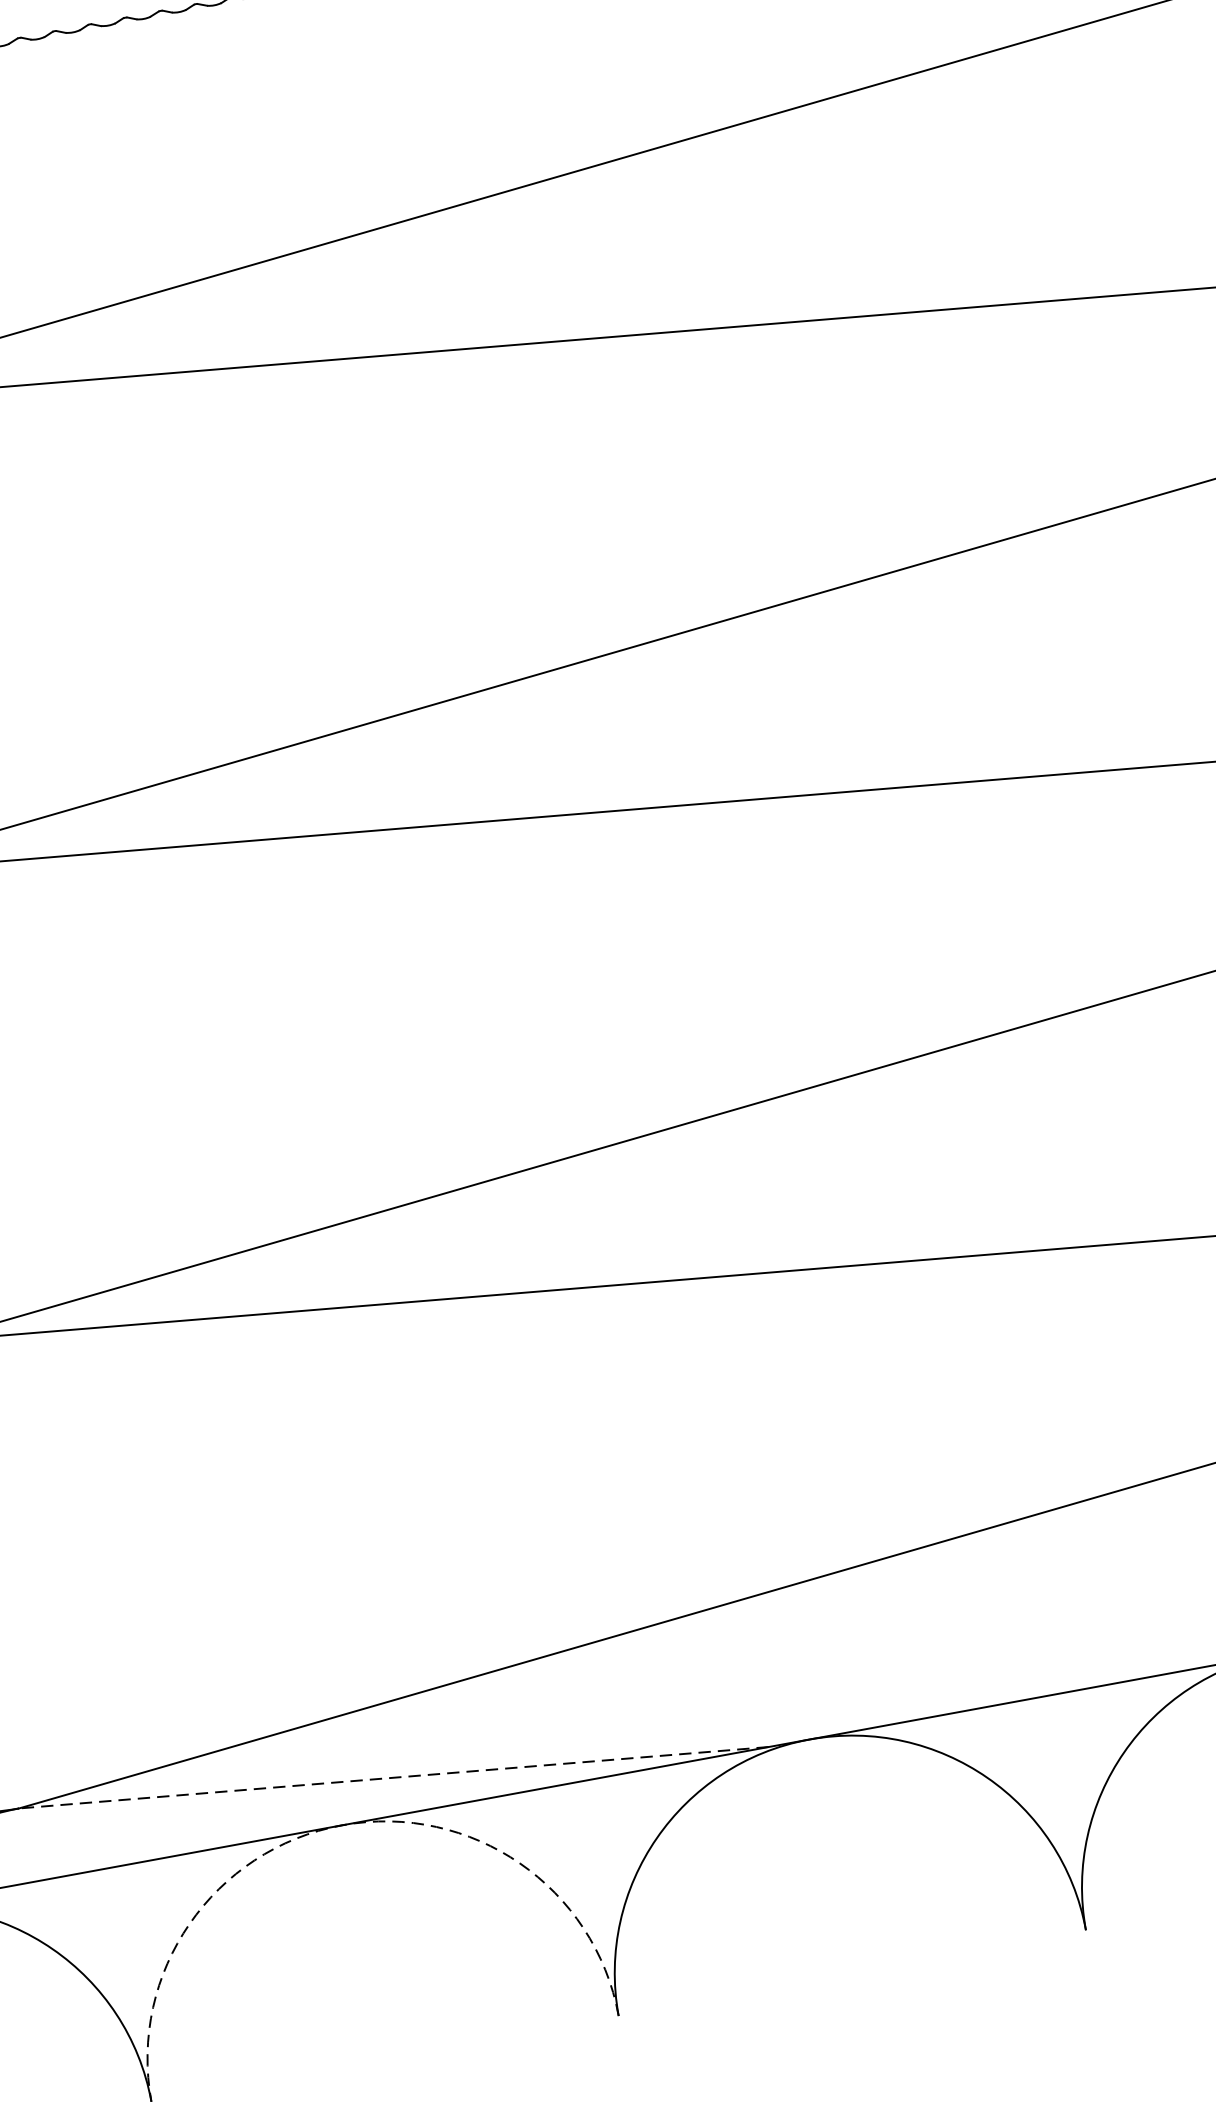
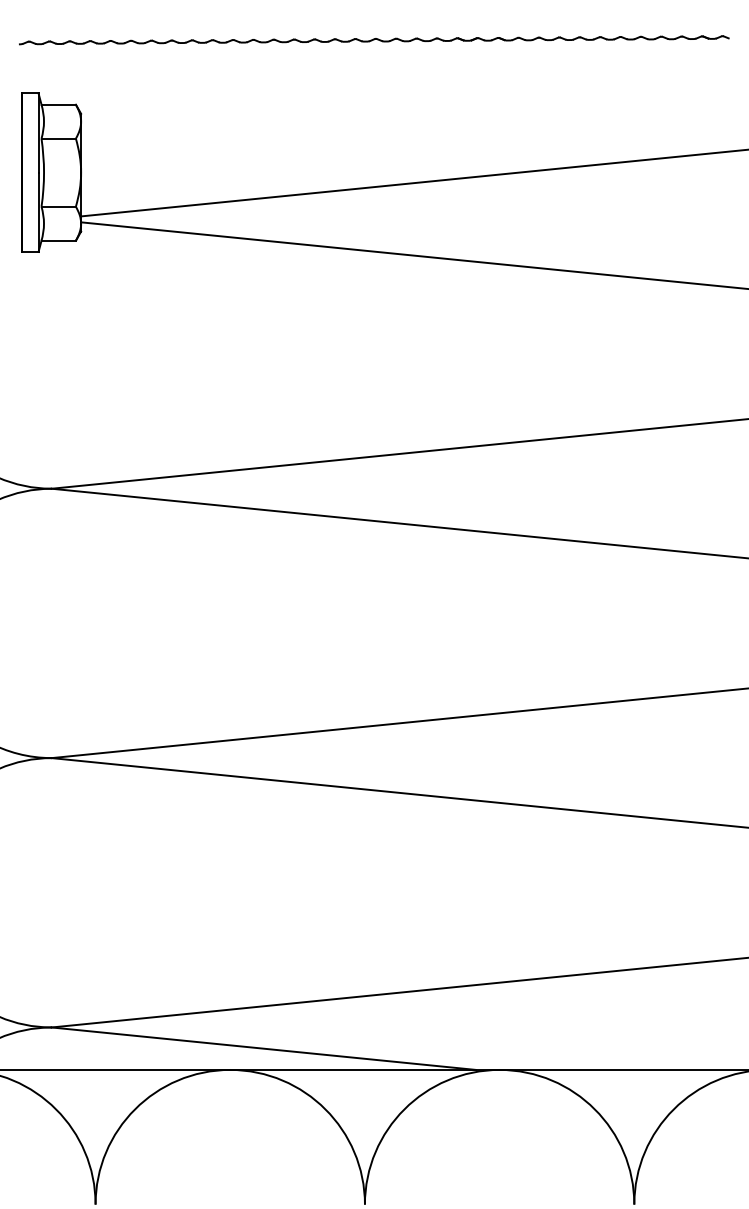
line: (393, 1777) -> (263, 1048), dashed -> solid
arc: (342, 1824) -> (230, 1069), dashed -> solid

